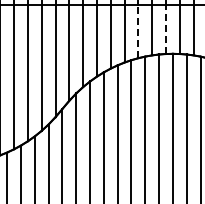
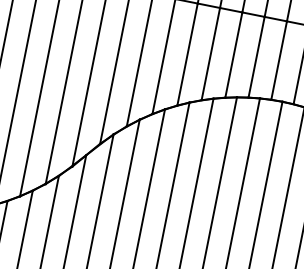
line: (165, 29) -> (278, 60), dashed -> solid
line: (138, 31) -> (234, 54), dashed -> solid

